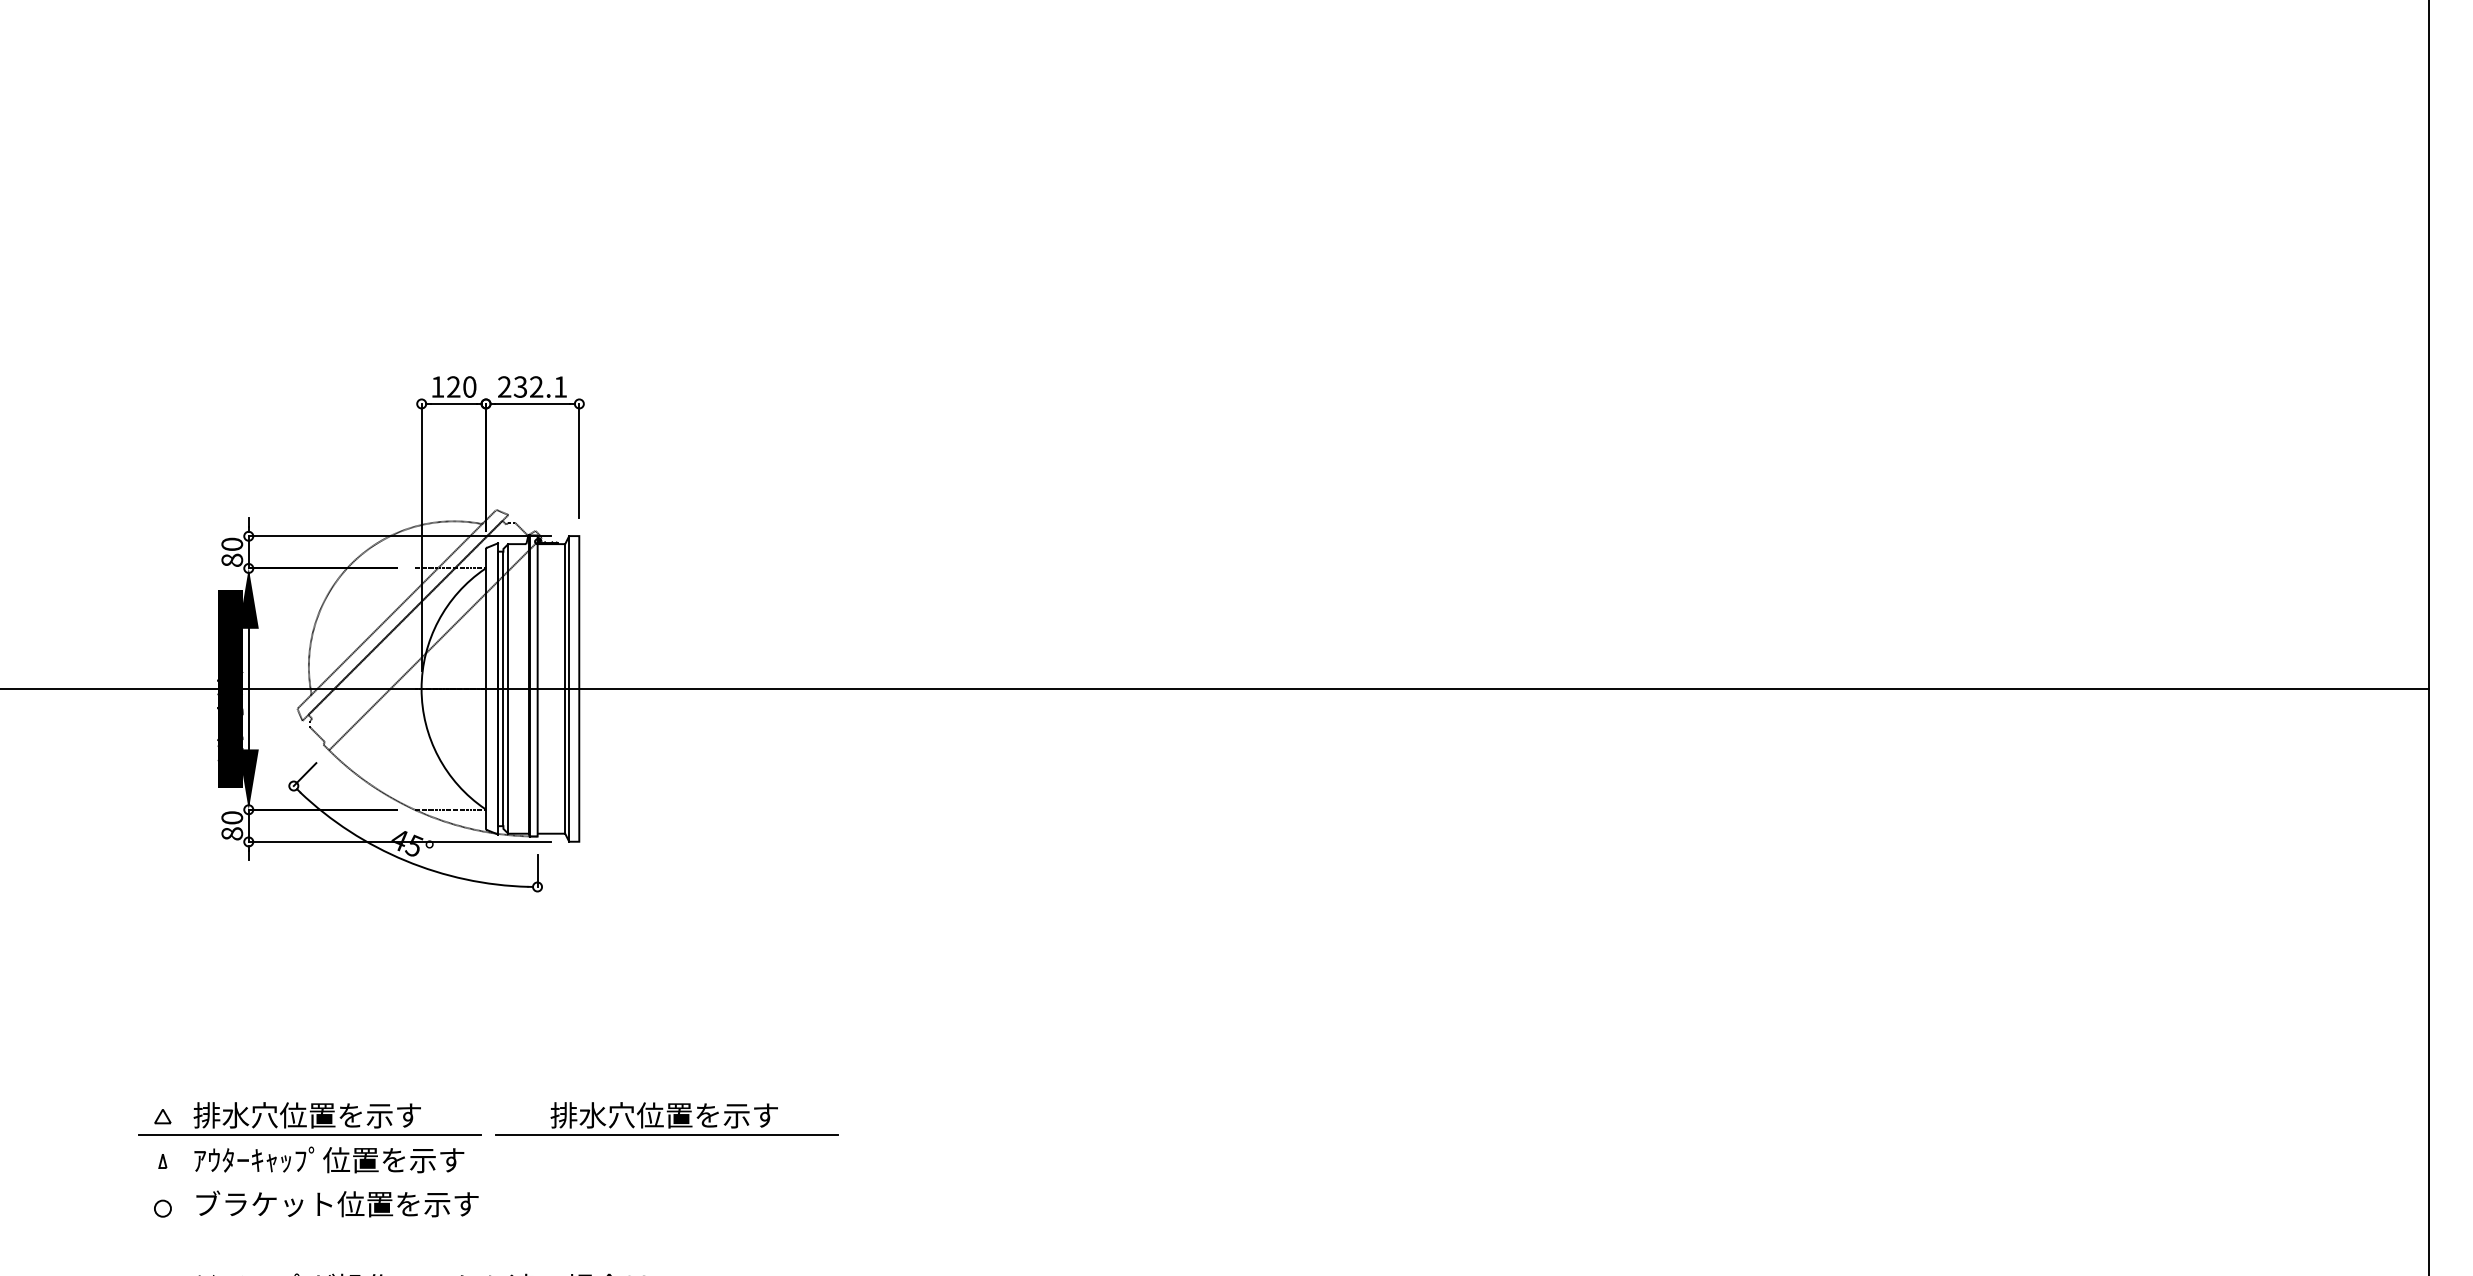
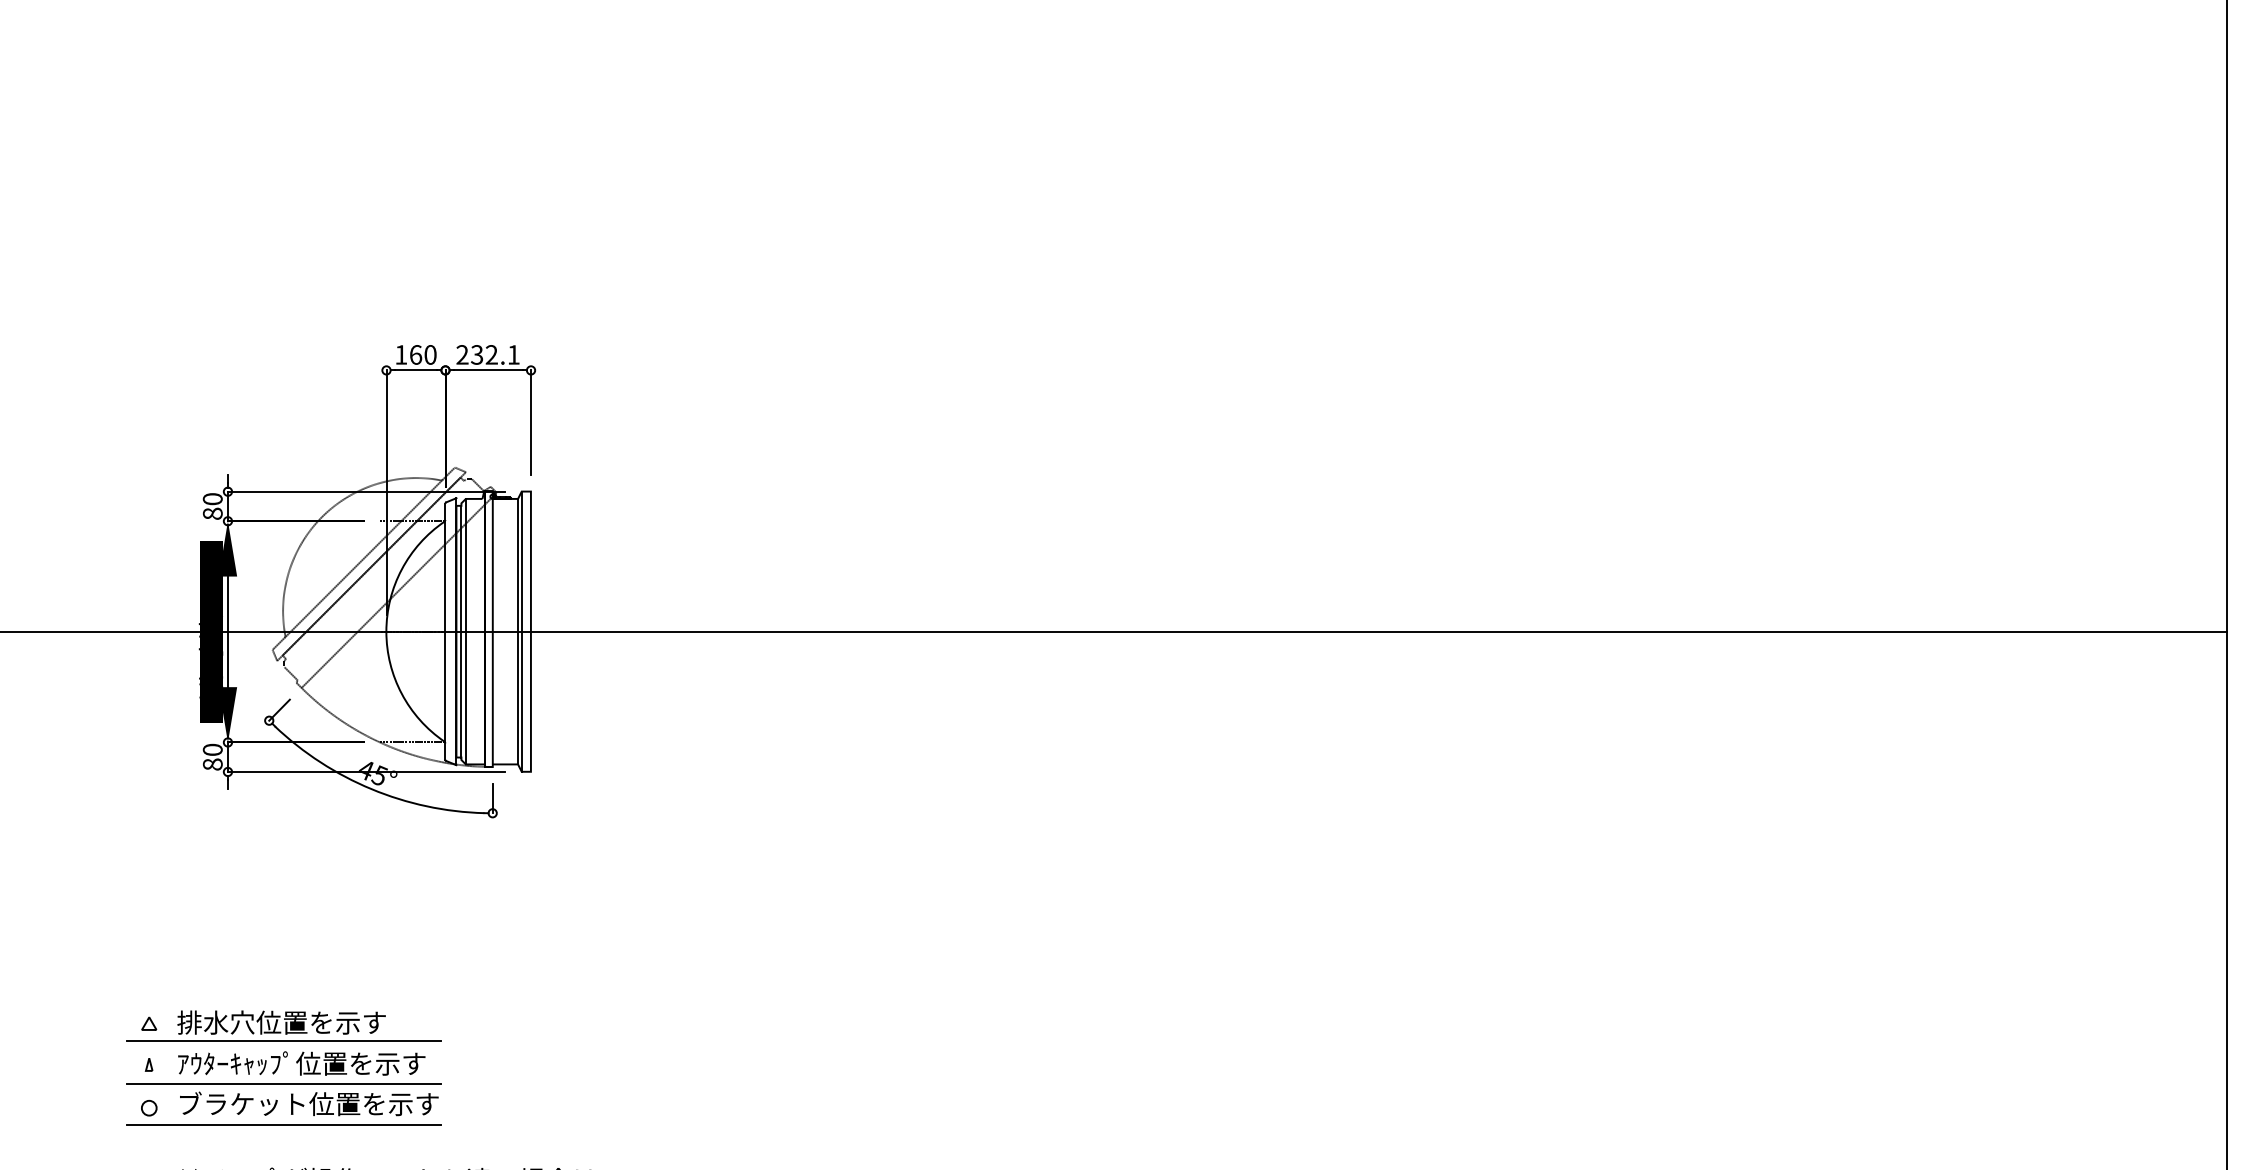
text: (453, 386) -> (415, 354), 120 -> 160
part: (666, 1118) -> (610, 1025), removed
line: (309, 1182) -> (283, 1084), added
line: (309, 1226) -> (283, 1124), added

